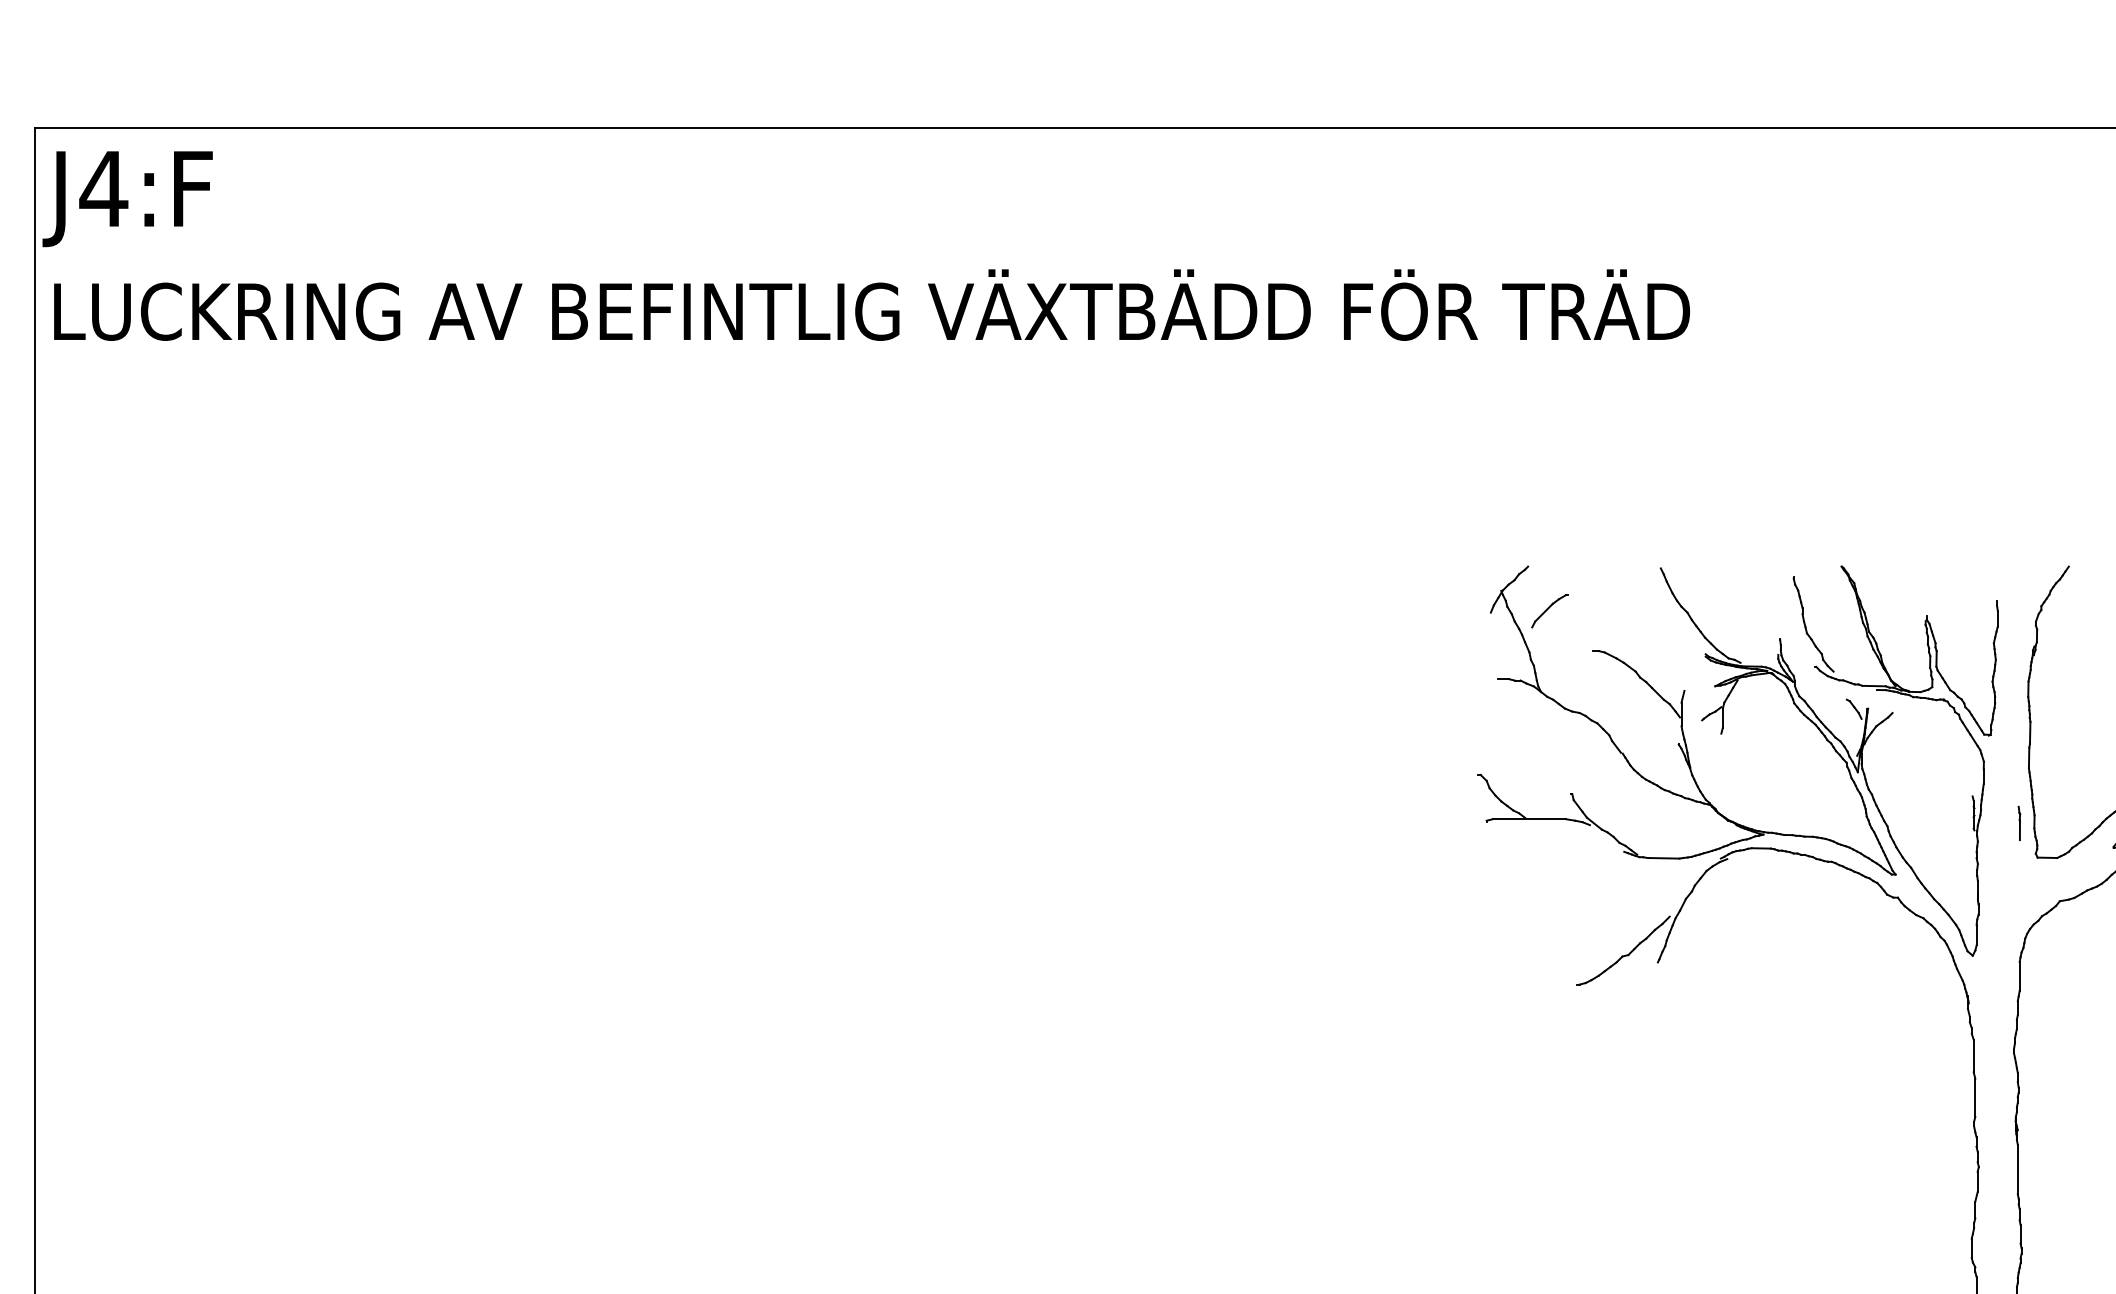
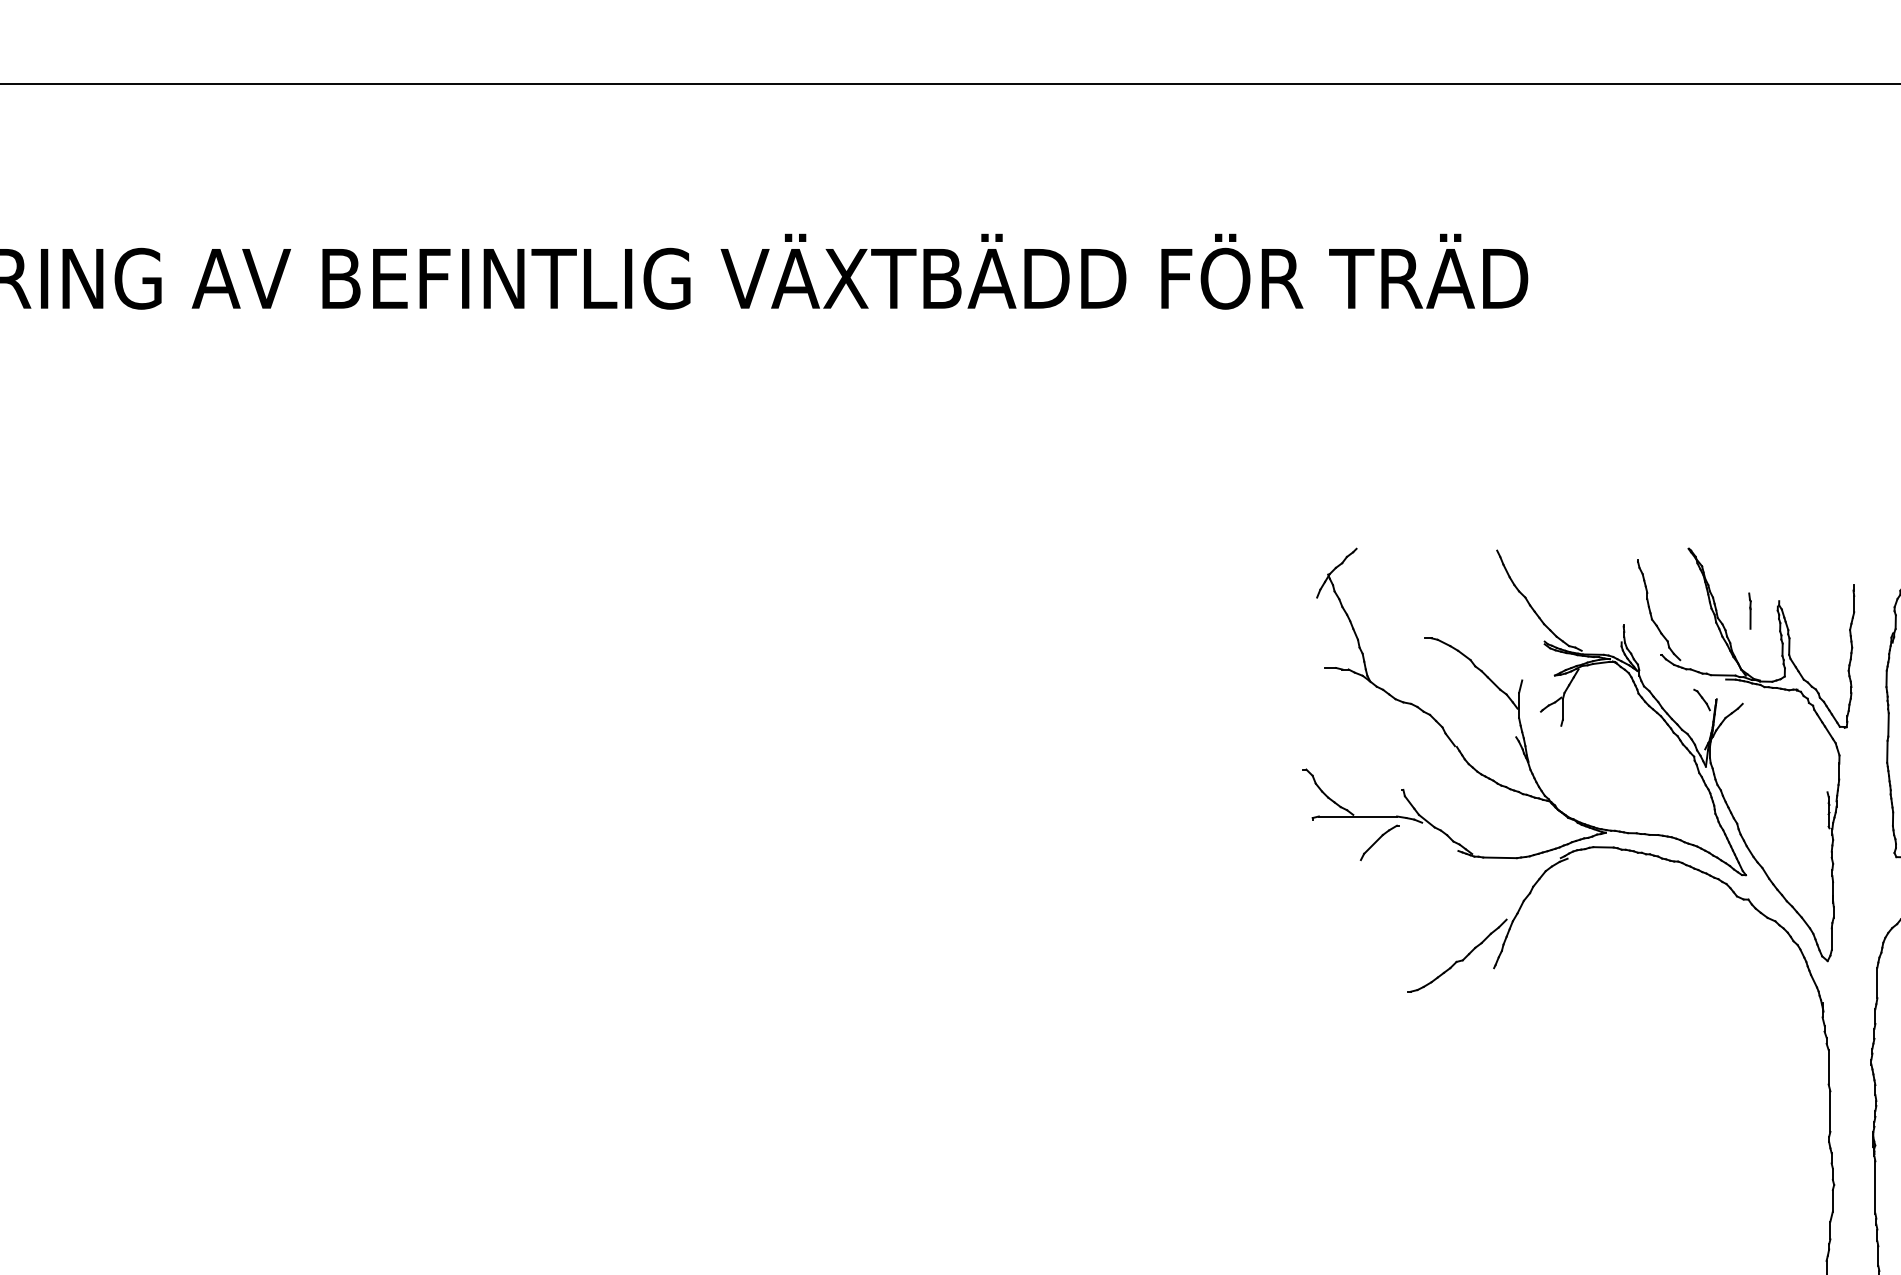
part: (1549, 611) -> (1379, 843), moved
part: (2019, 822) -> (1750, 610), moved

